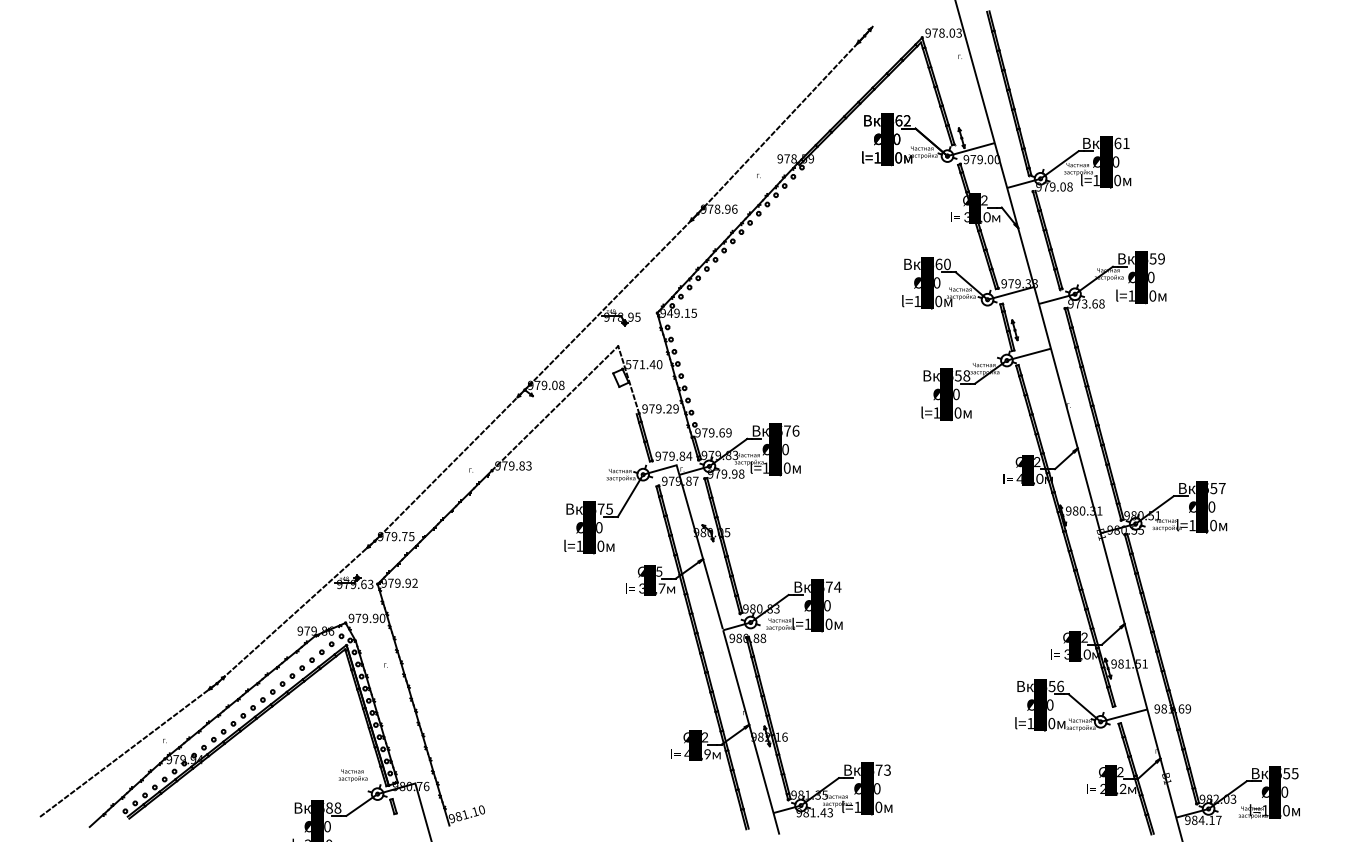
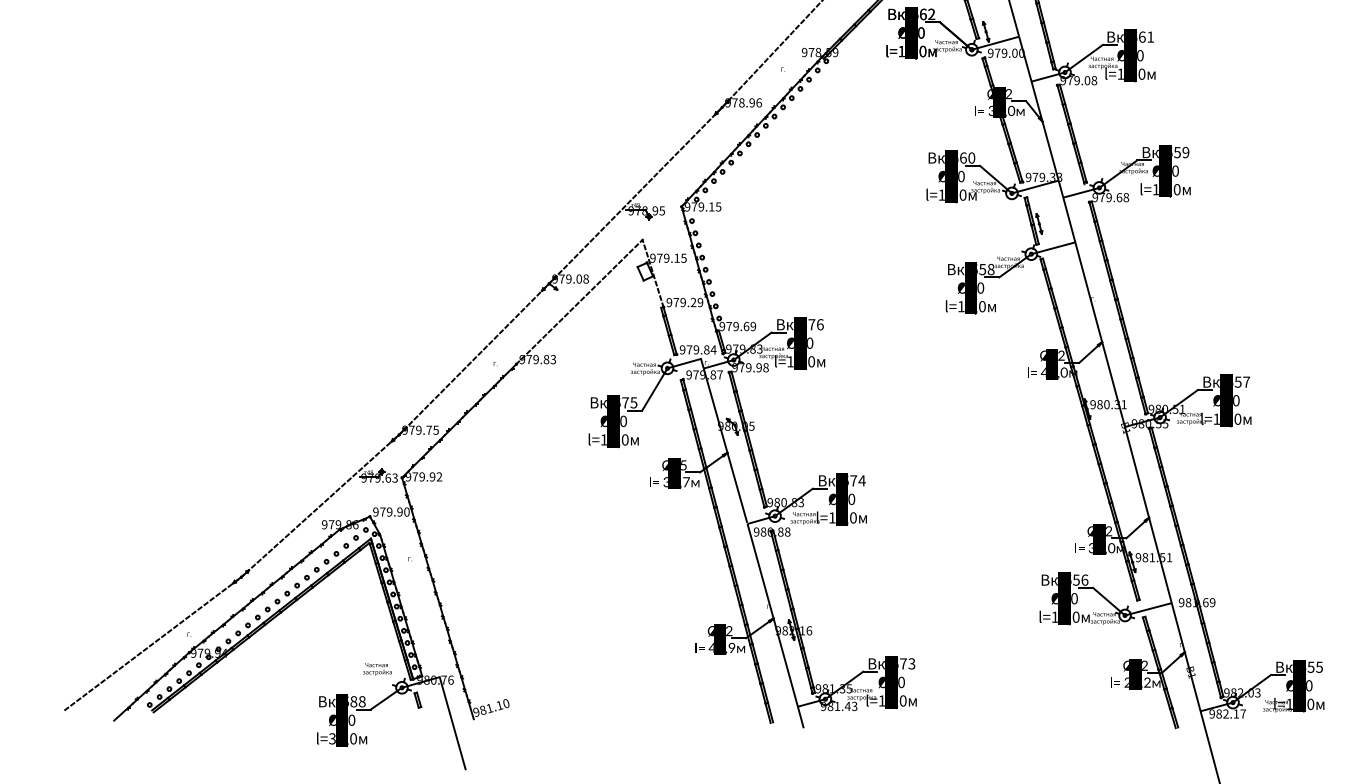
text: (1084, 303) -> (1108, 197), 973.68 -> 979.68
text: (670, 312) -> (694, 206), 949.15 -> 979.15
text: (643, 364) -> (667, 258), 571.40 -> 979.15
text: (1201, 819) -> (1225, 713), 984.17 -> 982.17

